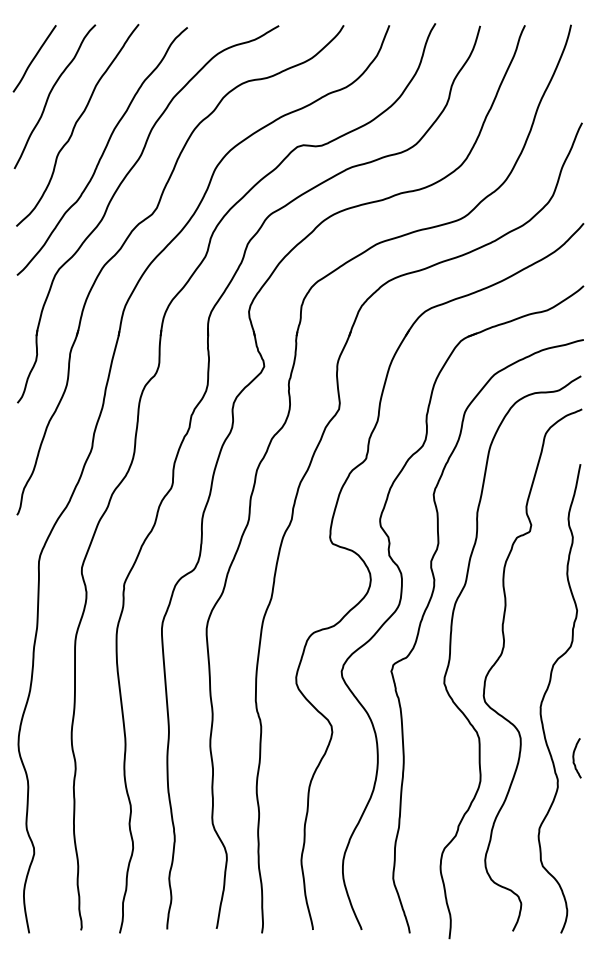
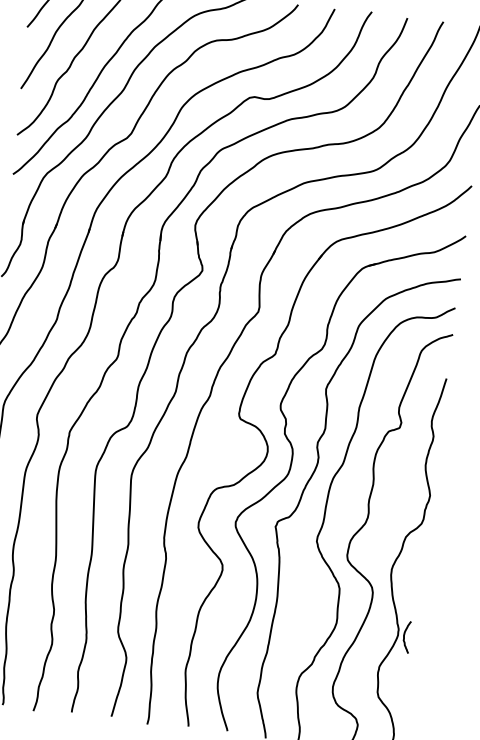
curve: (574, 758) -> (404, 637), moved

